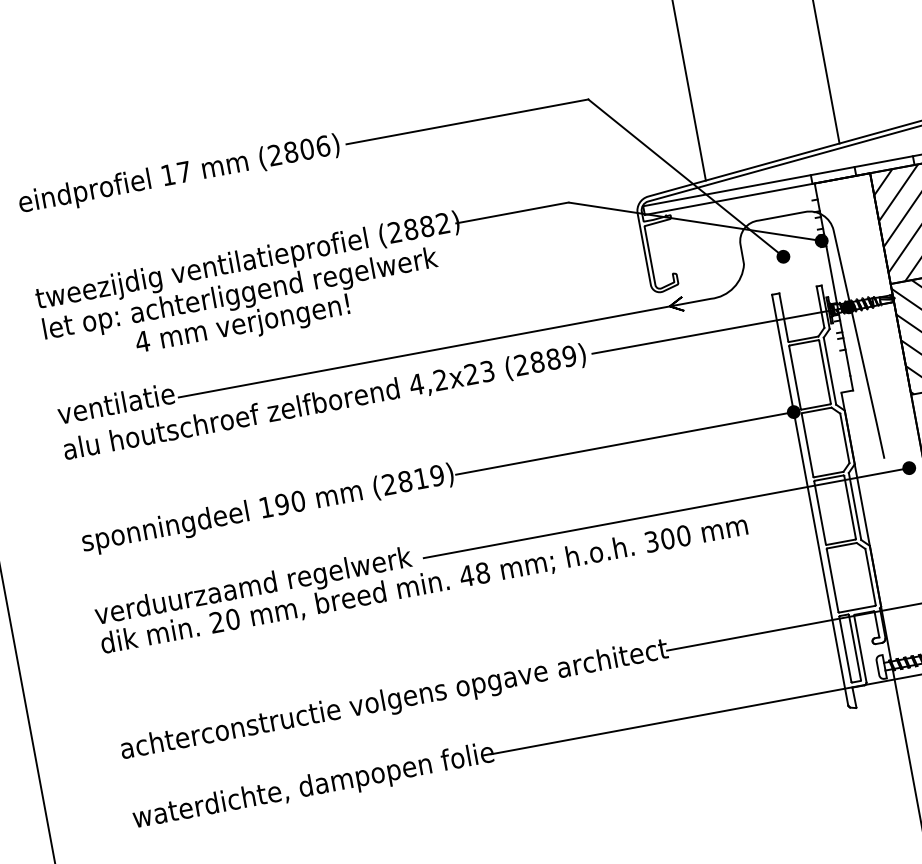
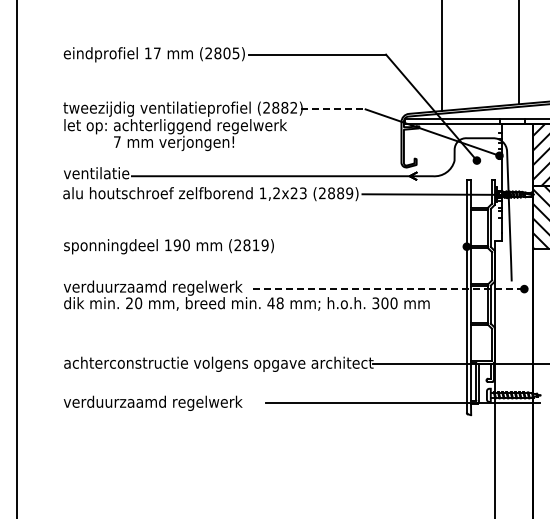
text: (322, 146) -> (235, 53), (2806) -> (2805)
line: (511, 213) -> (332, 109), solid -> dashed
text: (142, 340) -> (117, 141), 4 -> 7
text: (415, 385) -> (262, 193), 4,2x23 -> 1,2x23
line: (623, 443) -> (370, 246), removed
line: (665, 513) -> (386, 289), solid -> dashed
text: (312, 785) -> (165, 402), waterdichte, dampopen folie -> verduurzaamd regelwerk

